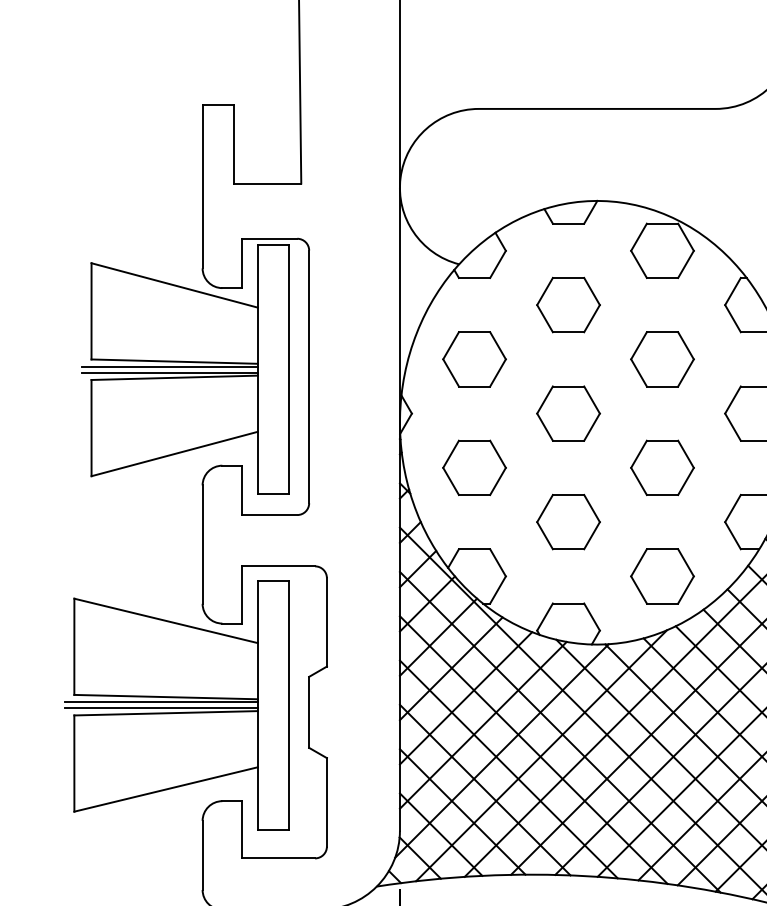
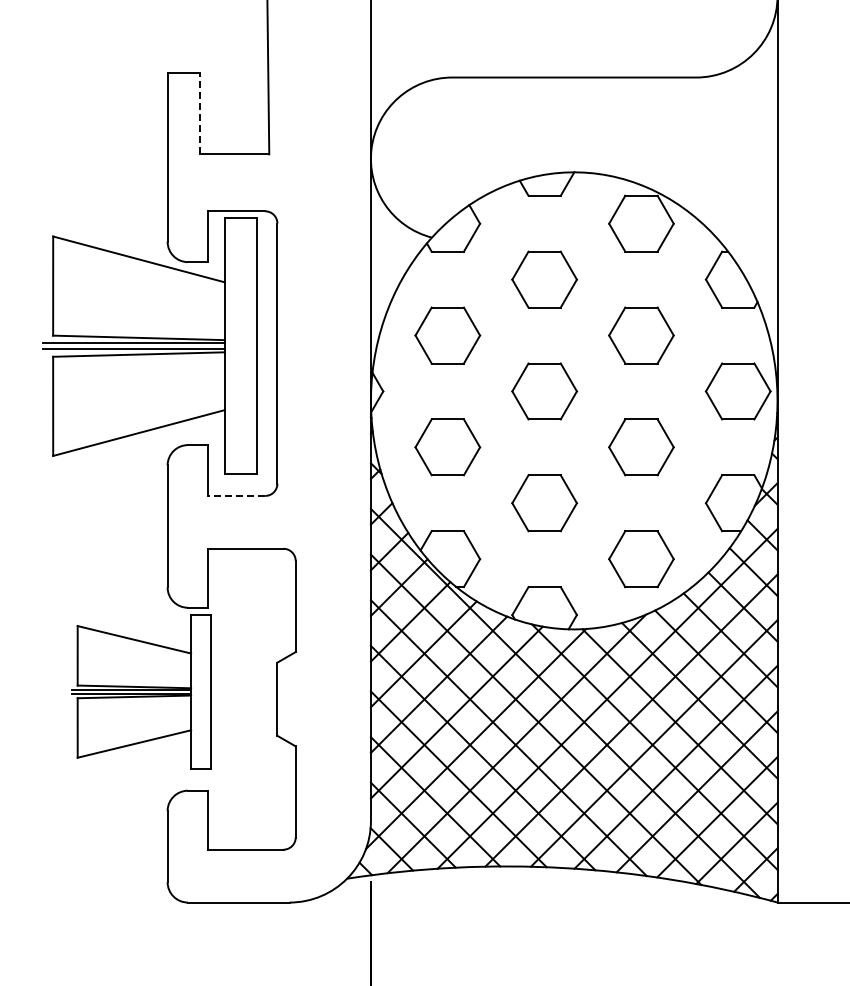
line: (234, 143) -> (200, 113), solid -> dashed
line: (269, 514) -> (236, 495), solid -> dashed
part: (176, 704) -> (140, 691), size x0.6

